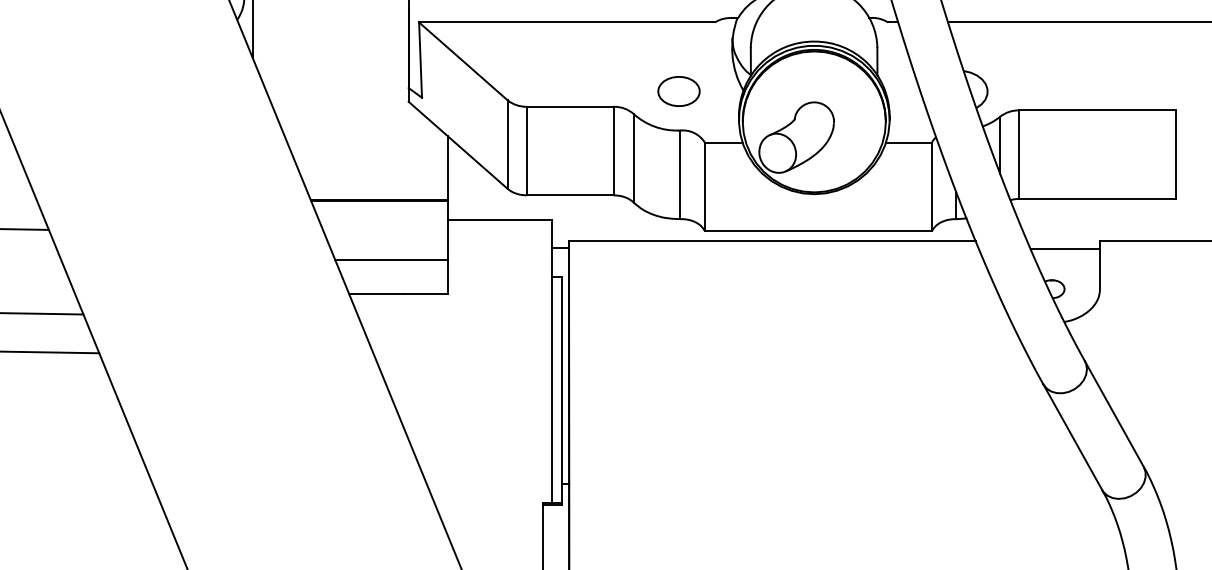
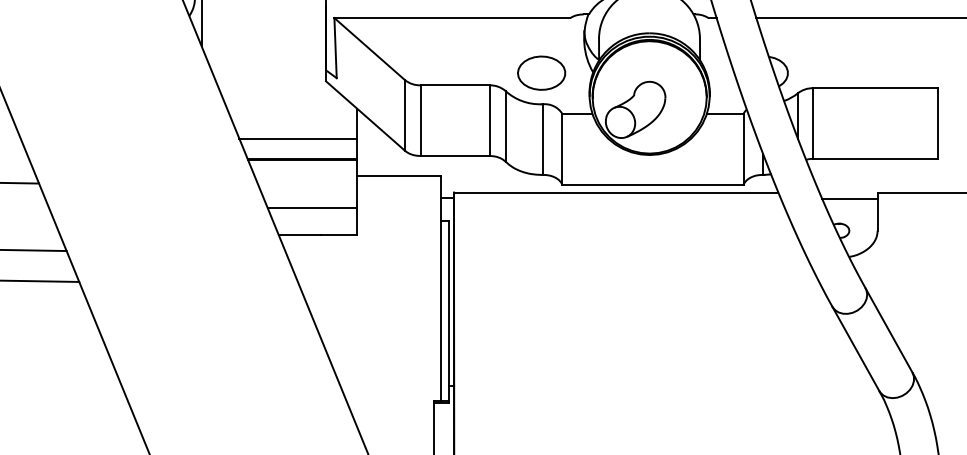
part: (678, 90) -> (541, 72), size x1.43
line: (374, 173) -> (298, 138), added

